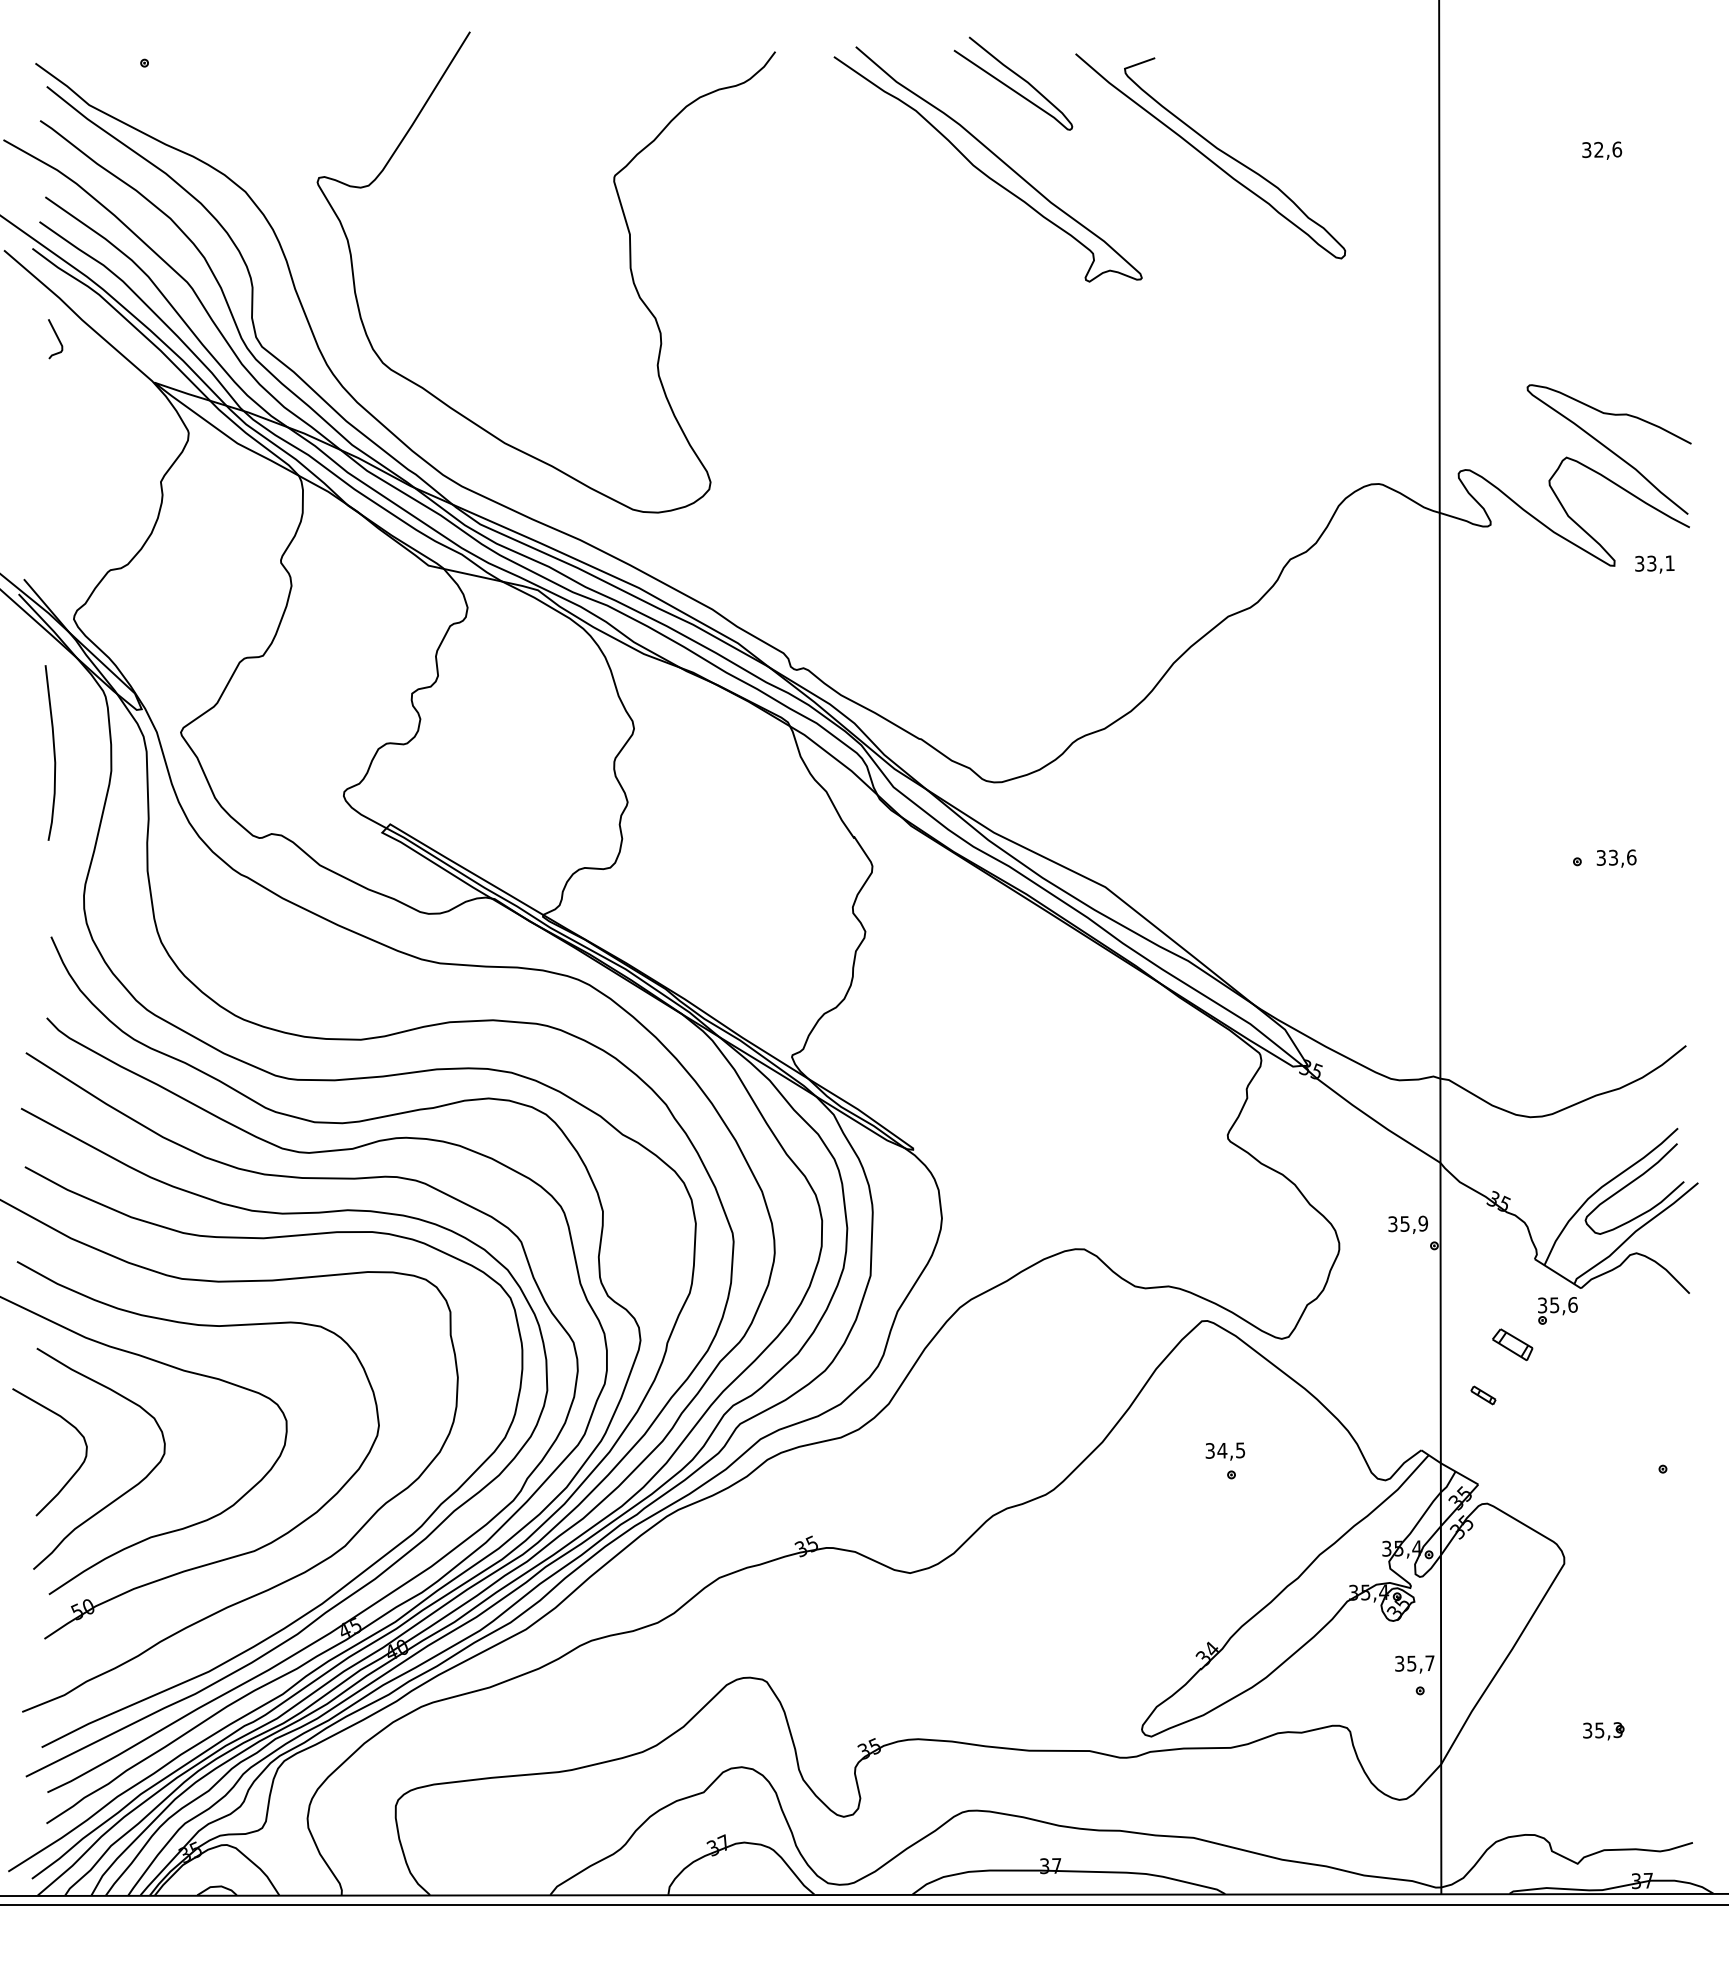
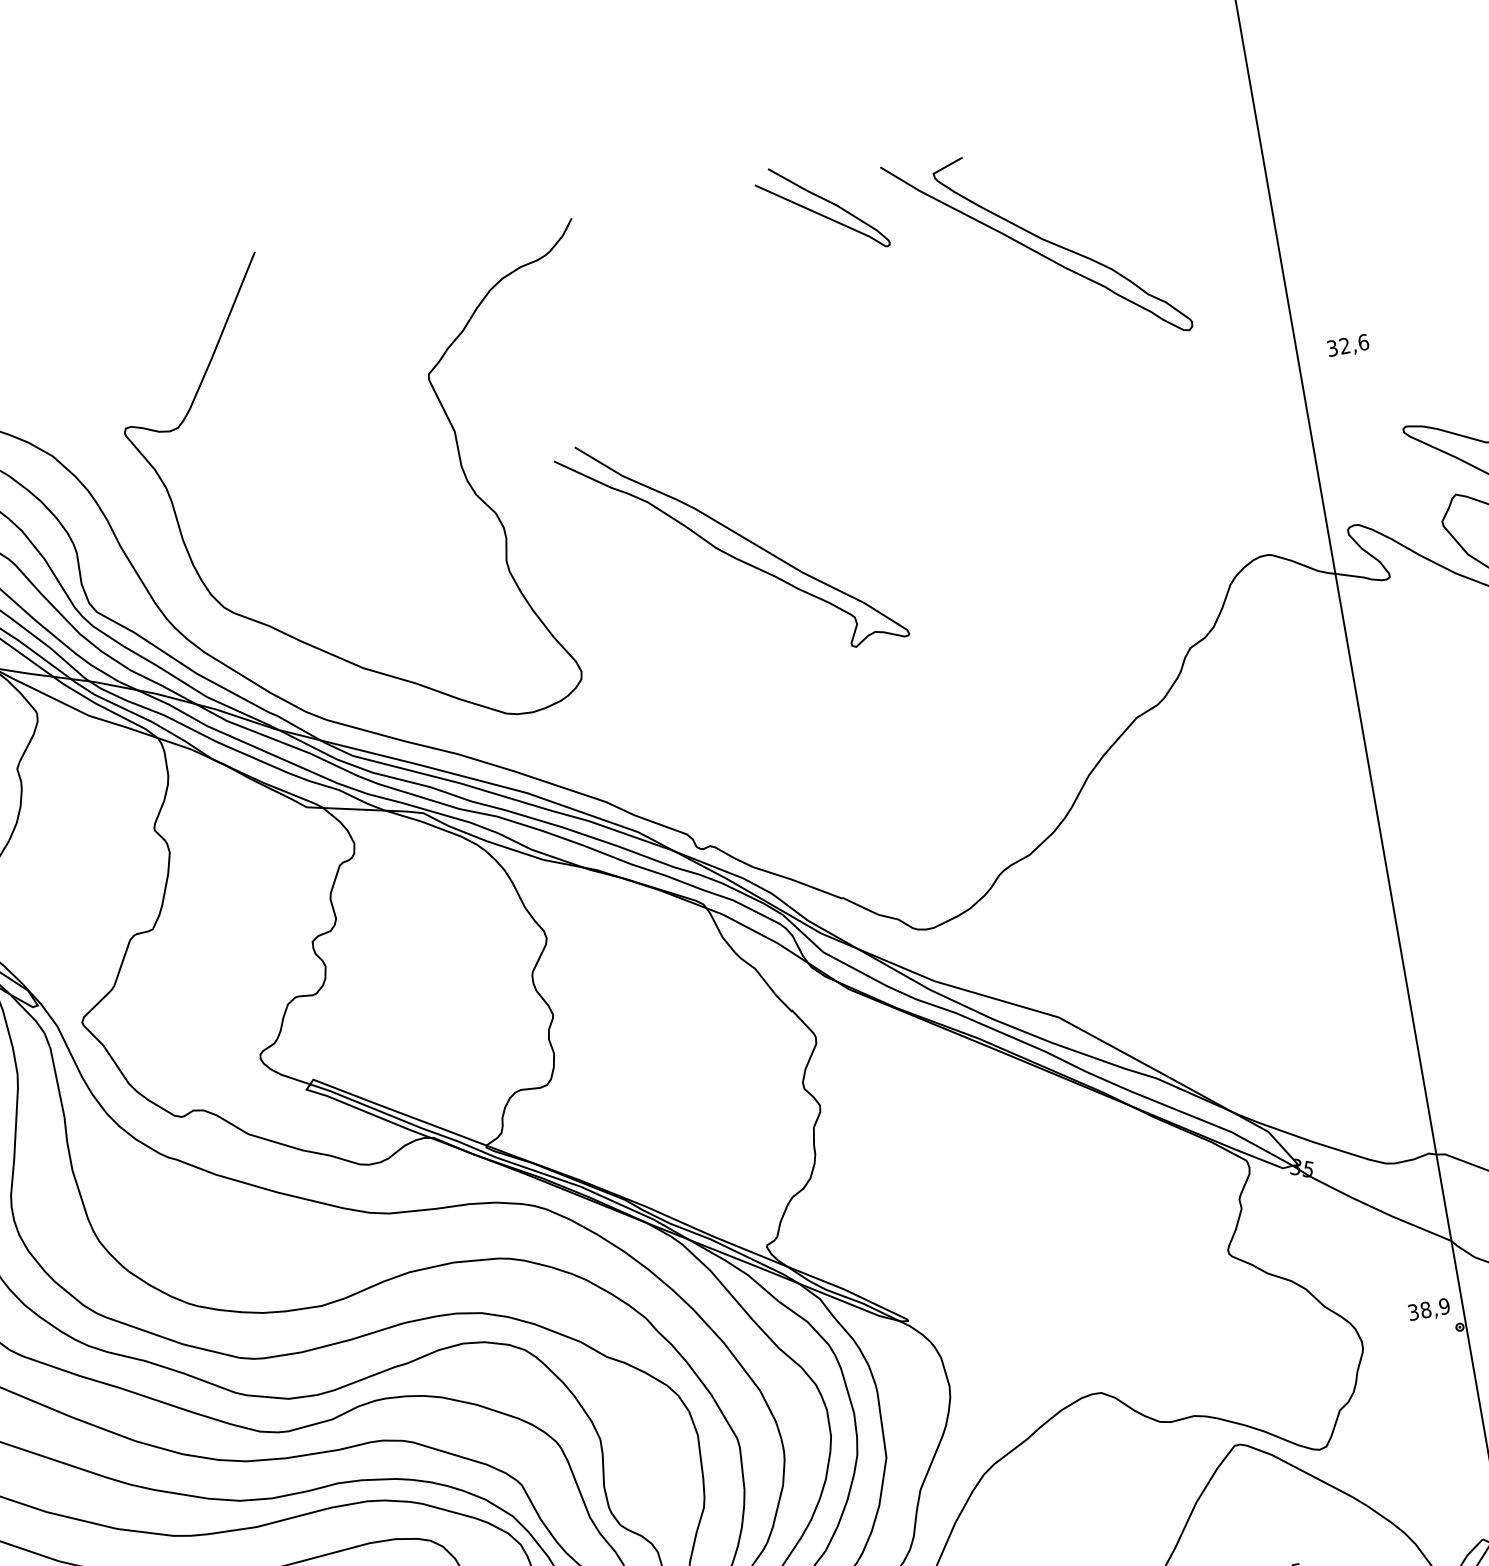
text: (1602, 150) -> (1348, 346), moved
curve: (981, 170) -> (725, 551), moved
text: (1404, 1223) -> (1425, 1309), 35,9 -> 38,9

